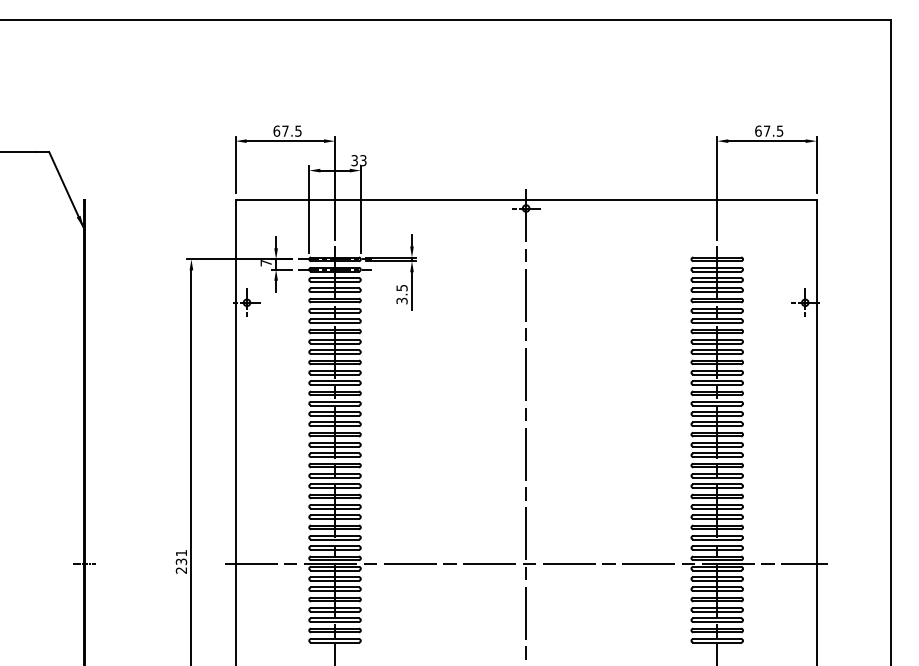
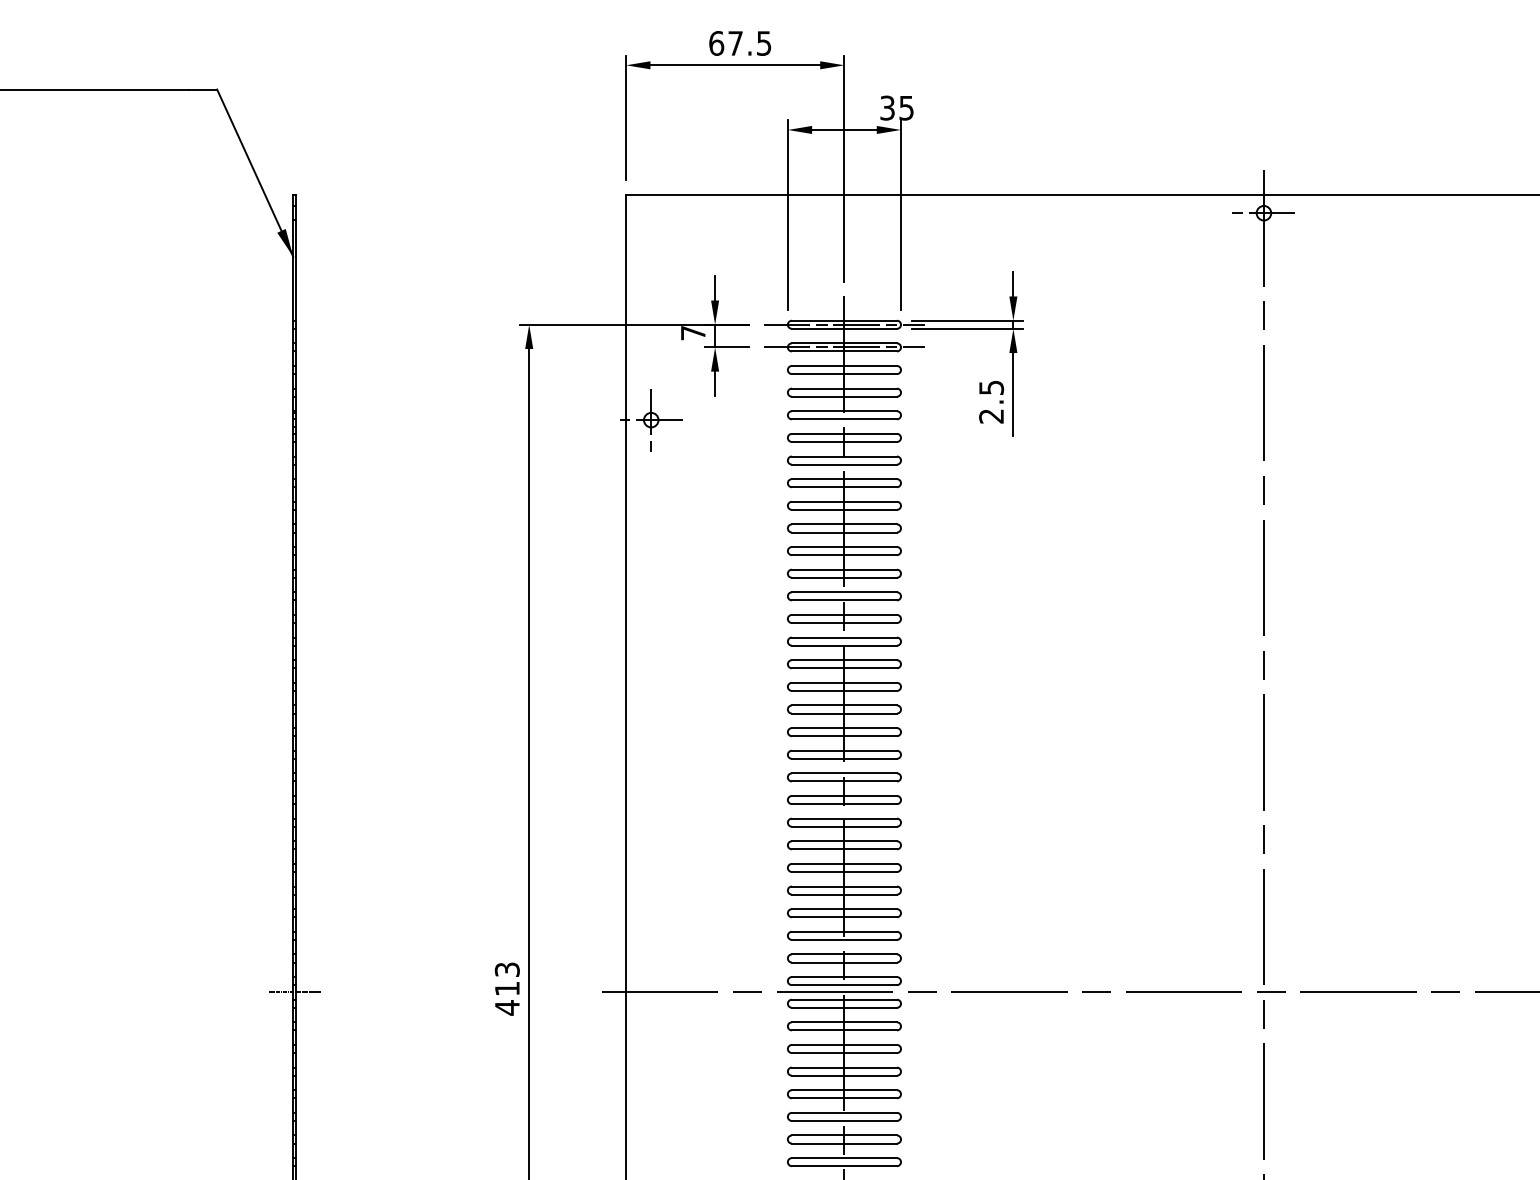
text: (363, 160) -> (906, 107), 33 -> 35
text: (402, 300) -> (992, 415), 3.5 -> 2.5
text: (181, 562) -> (507, 990), 231 -> 413

